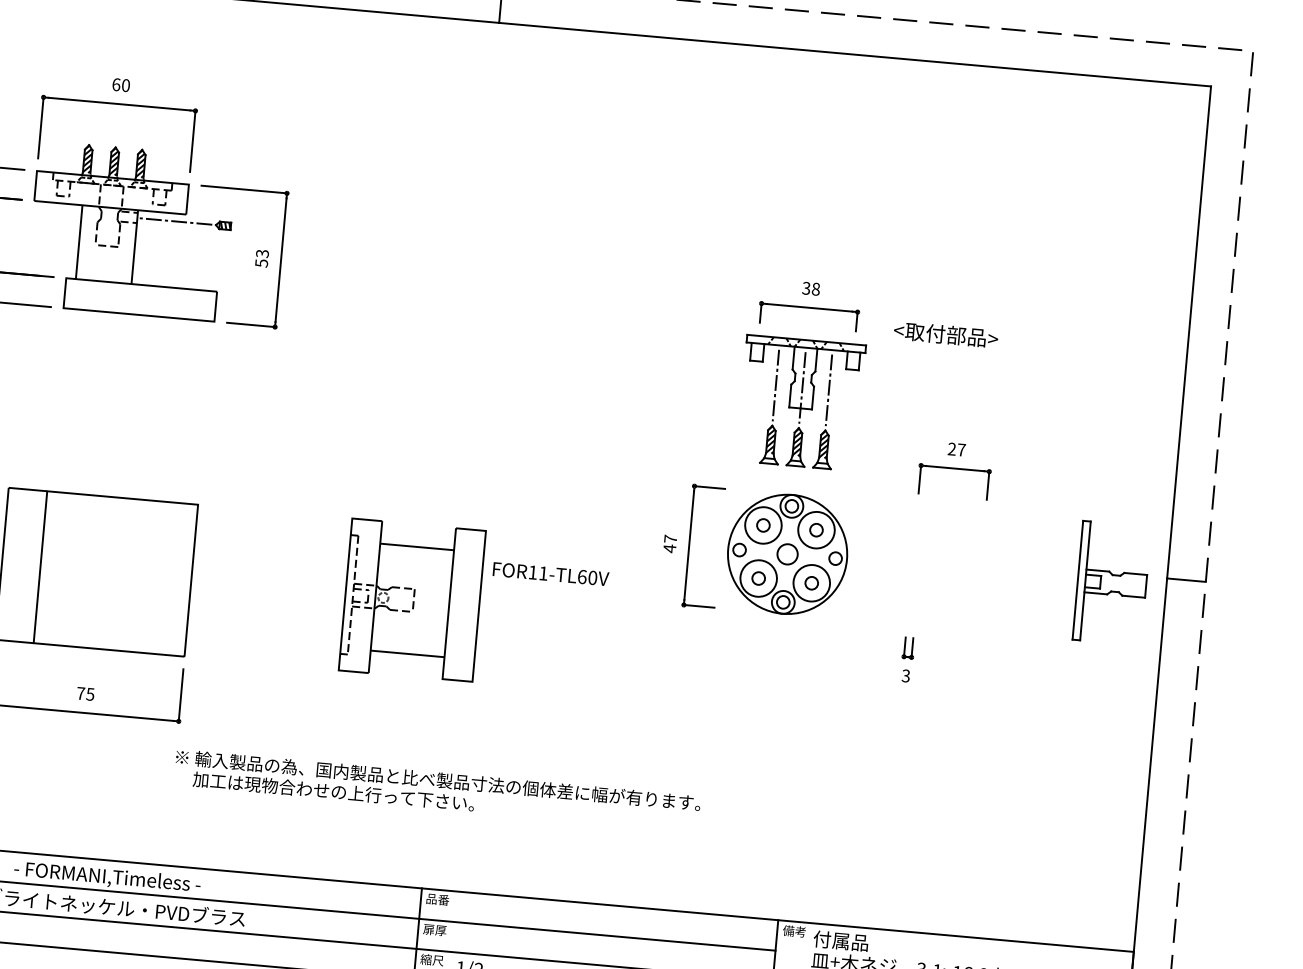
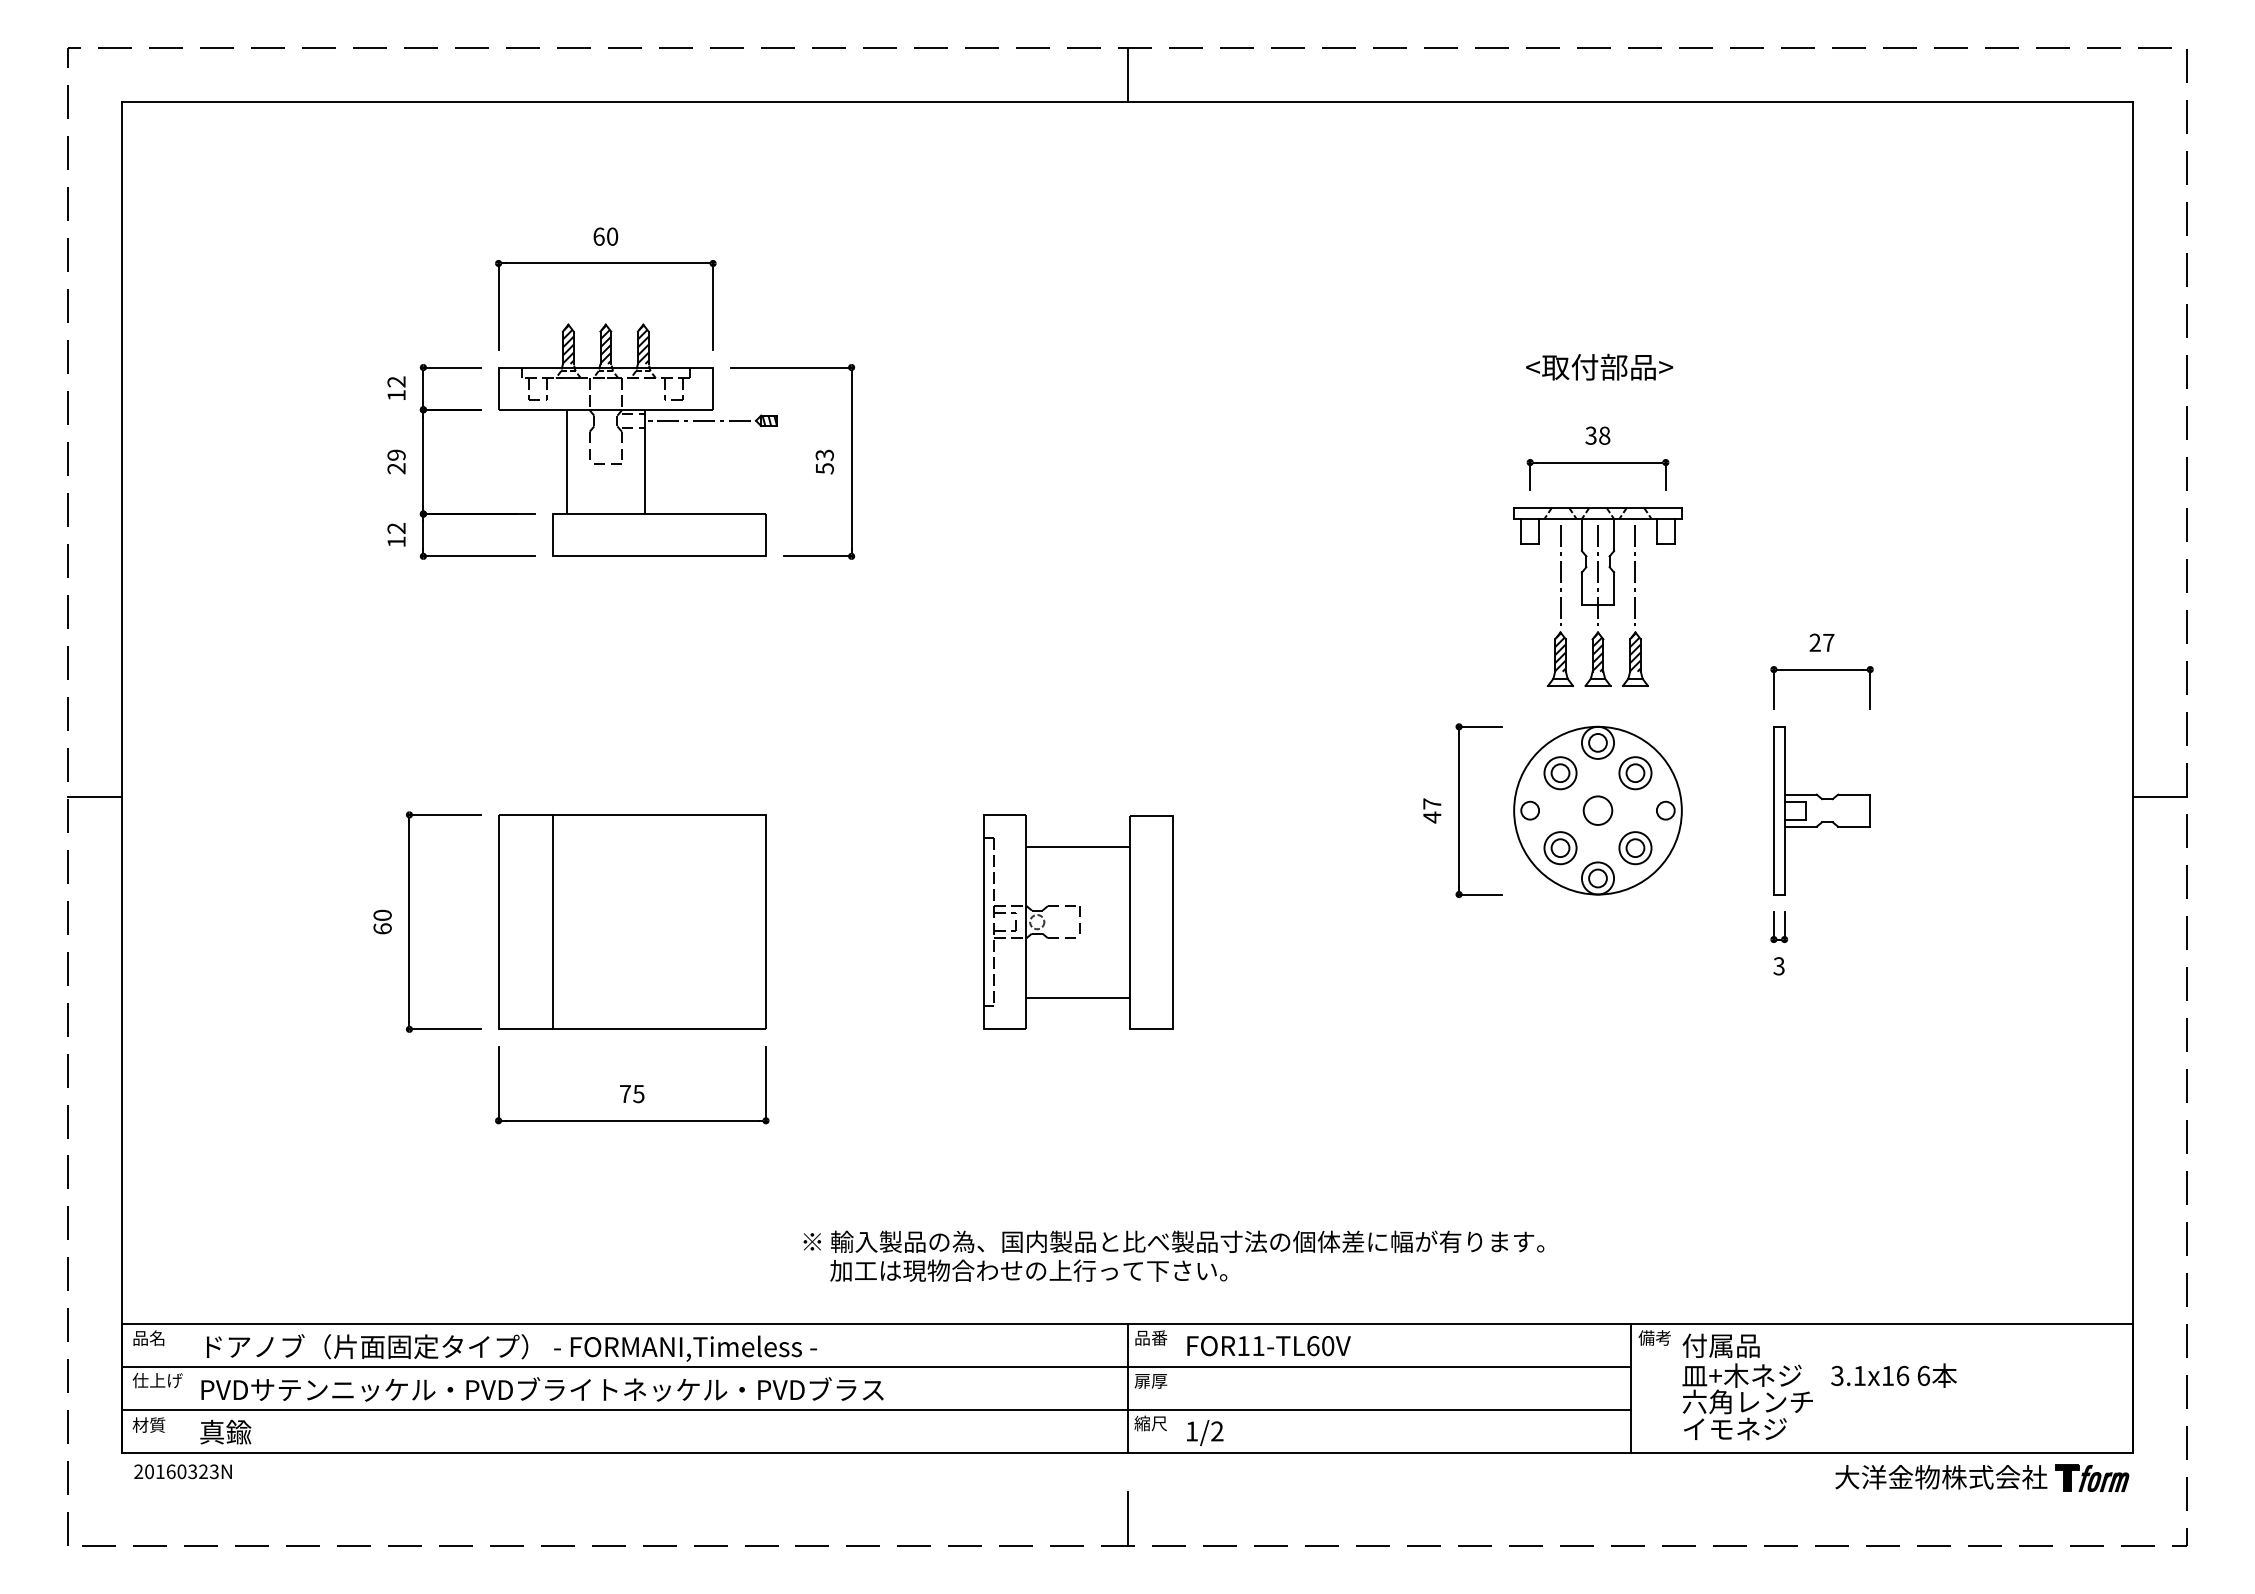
text: (946, 334) -> (1599, 366), moved
circle: (763, 525) -> (1560, 773), size x0.62
circle: (816, 530) -> (1635, 773), size x0.62
text: (550, 574) -> (1268, 1346), moved
circle: (758, 578) -> (1560, 848), size x0.62
circle: (811, 583) -> (1635, 848), size x0.62
part: (1111, 583) -> (1821, 810), moved
text: (437, 789) -> (1173, 1255), moved

